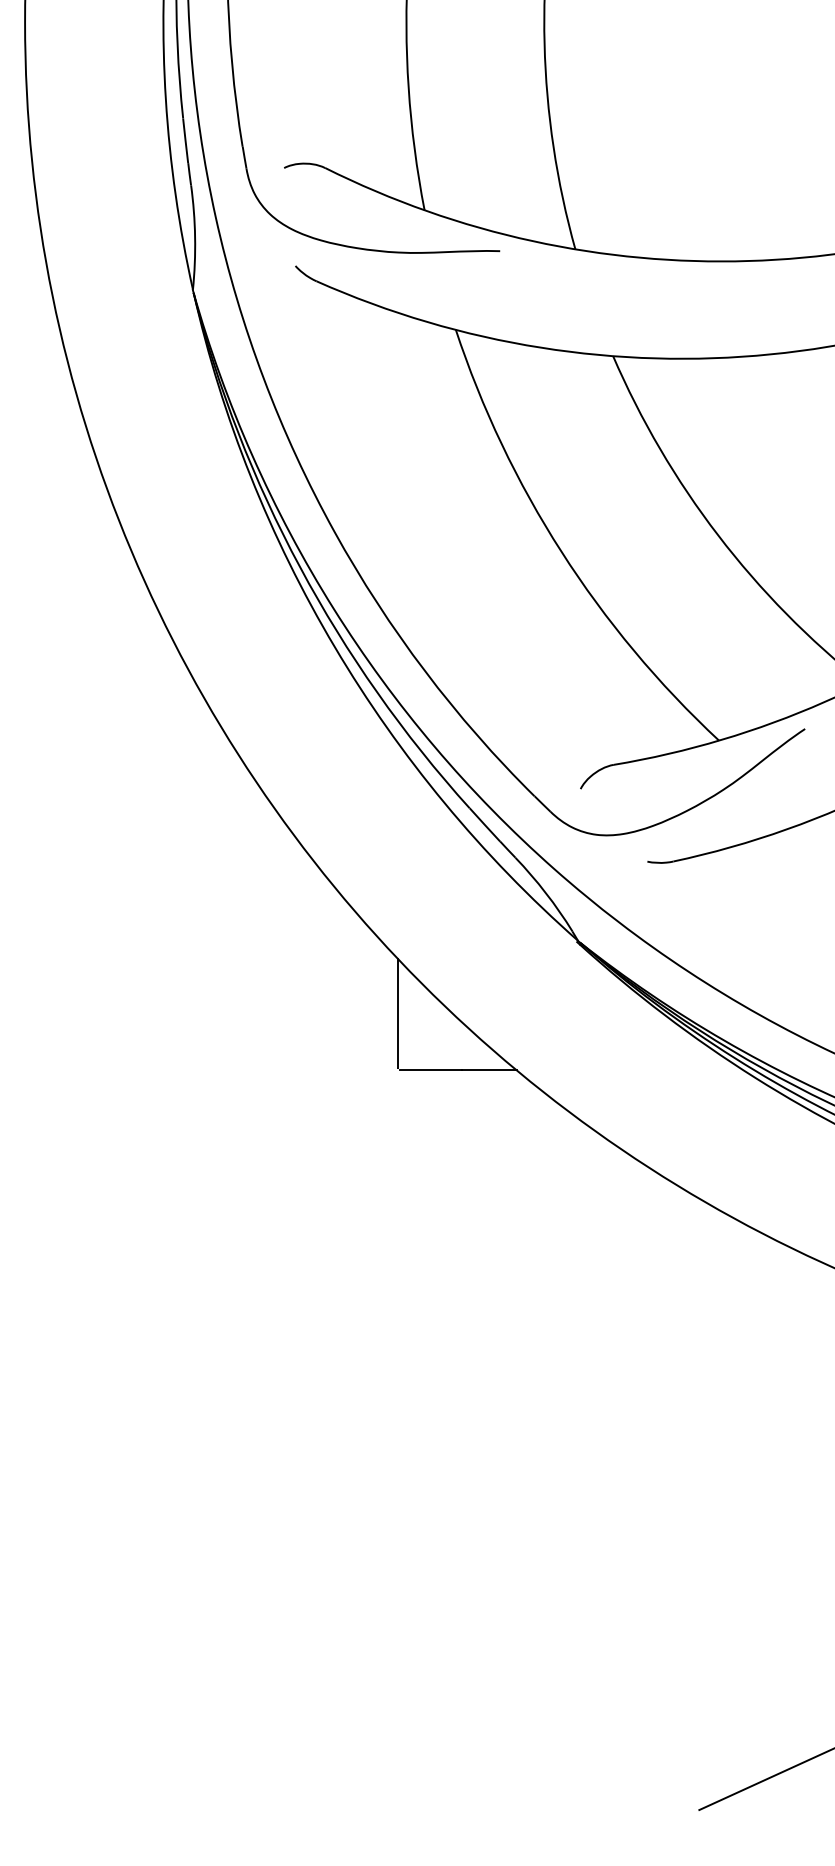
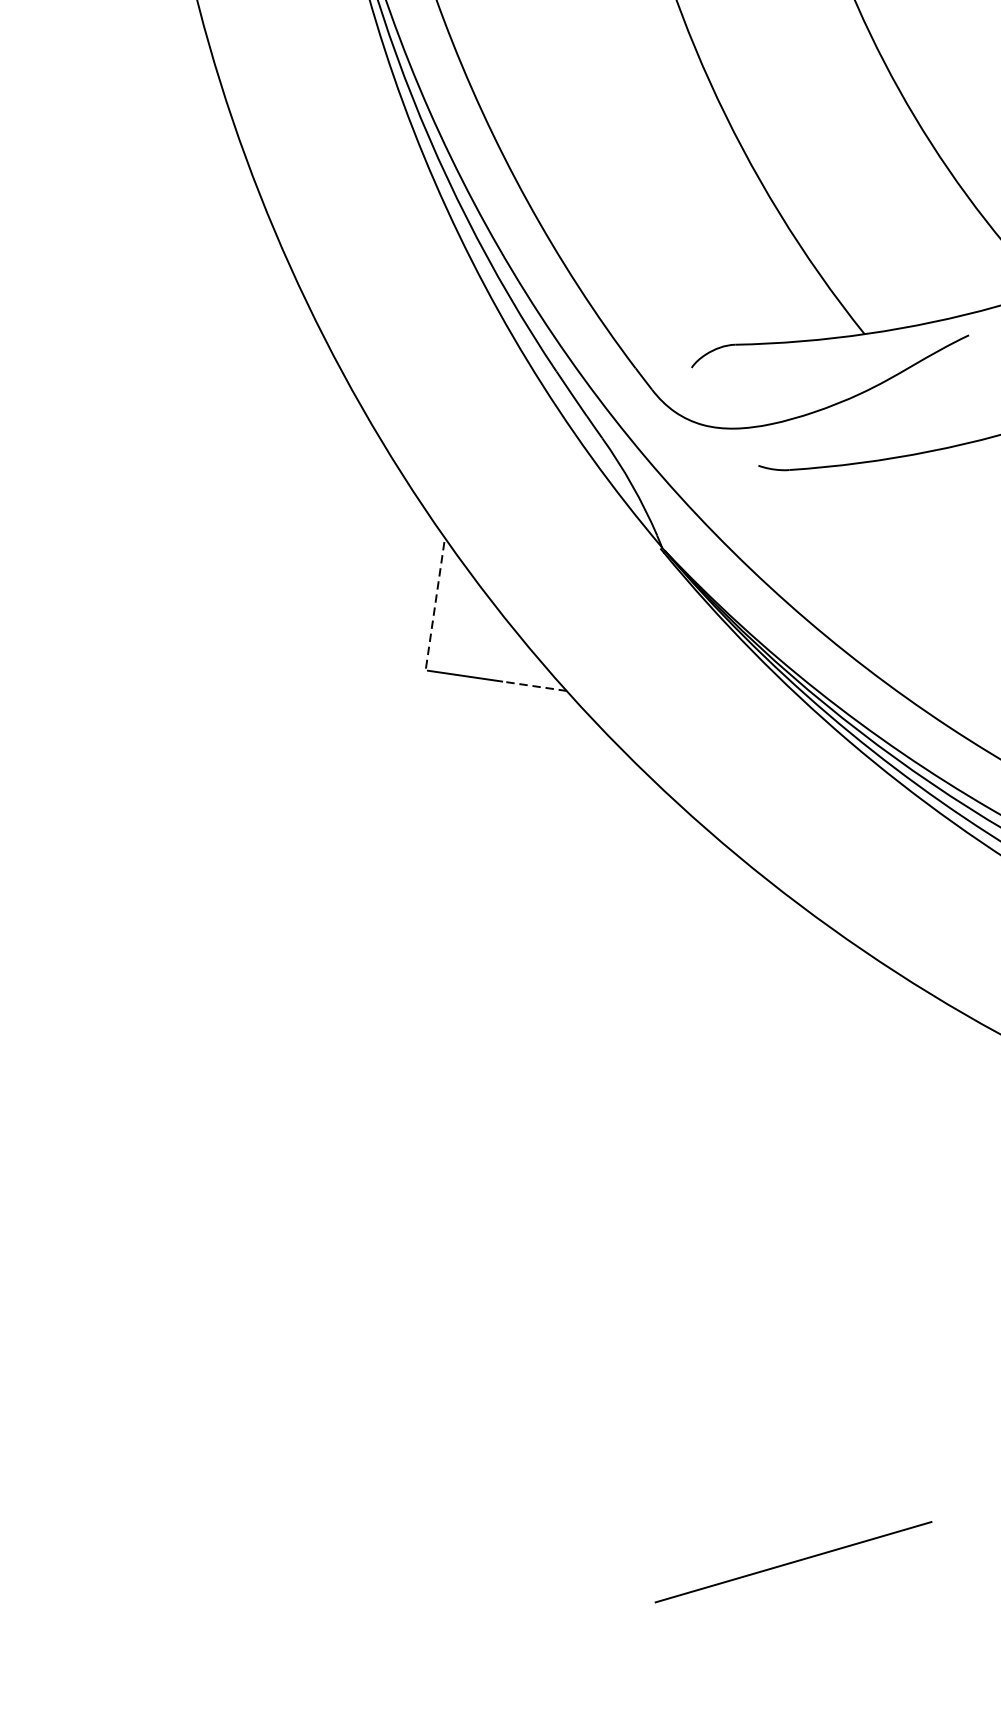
line: (397, 1013) -> (434, 602), solid -> dashed
line: (489, 1070) -> (534, 686), solid -> dashed

